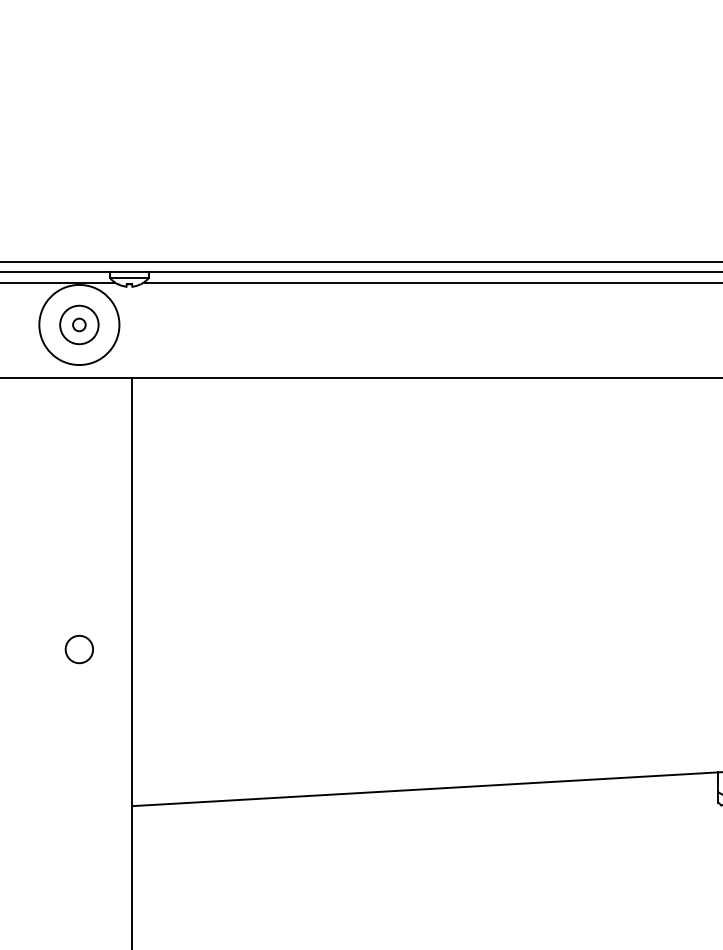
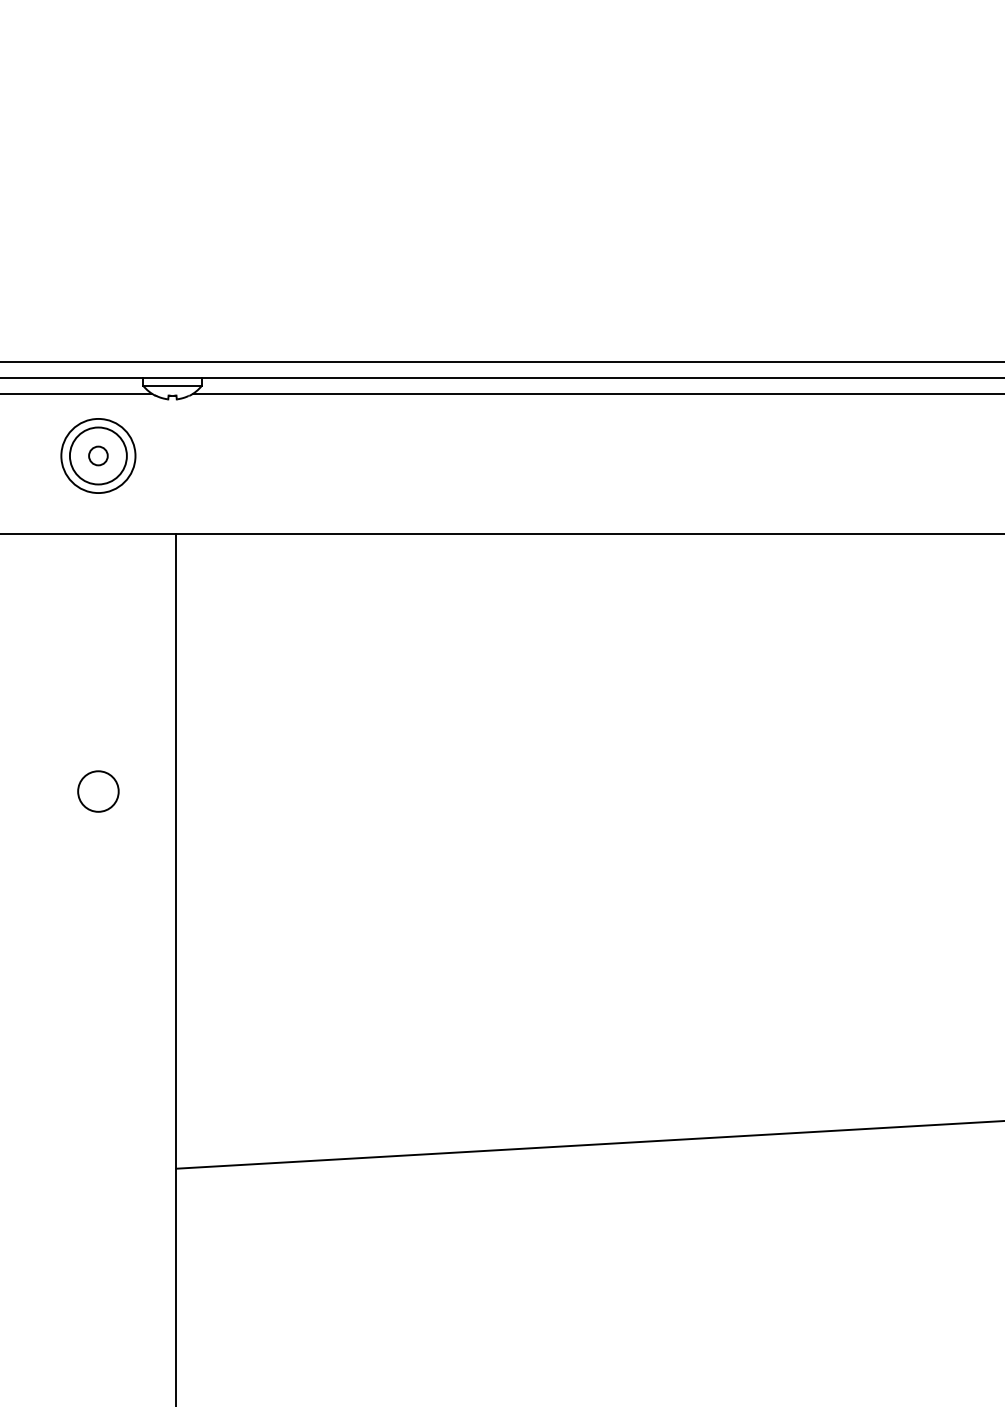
circle: (79, 324) -> (98, 455), size x0.62
circle: (78, 649) -> (97, 791), moved

